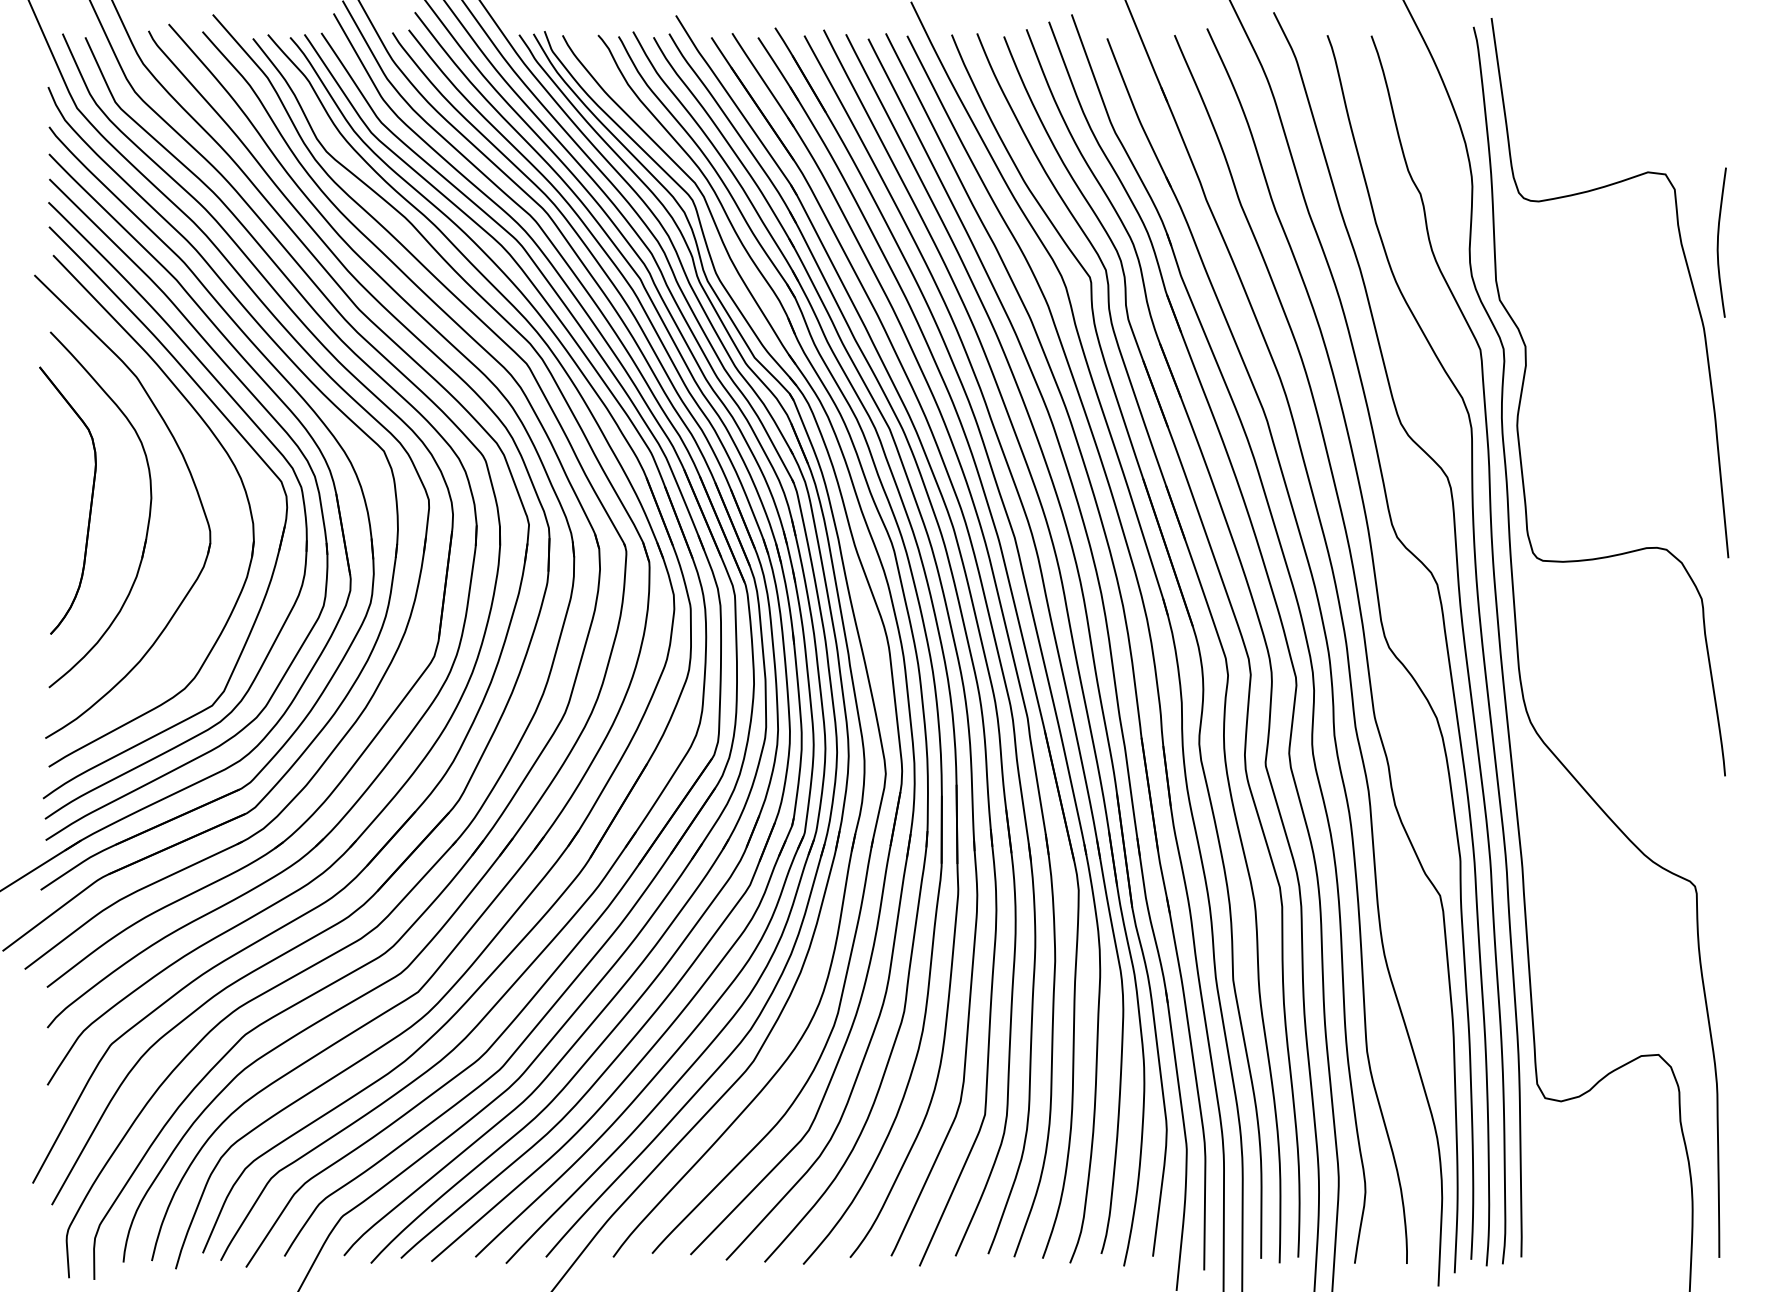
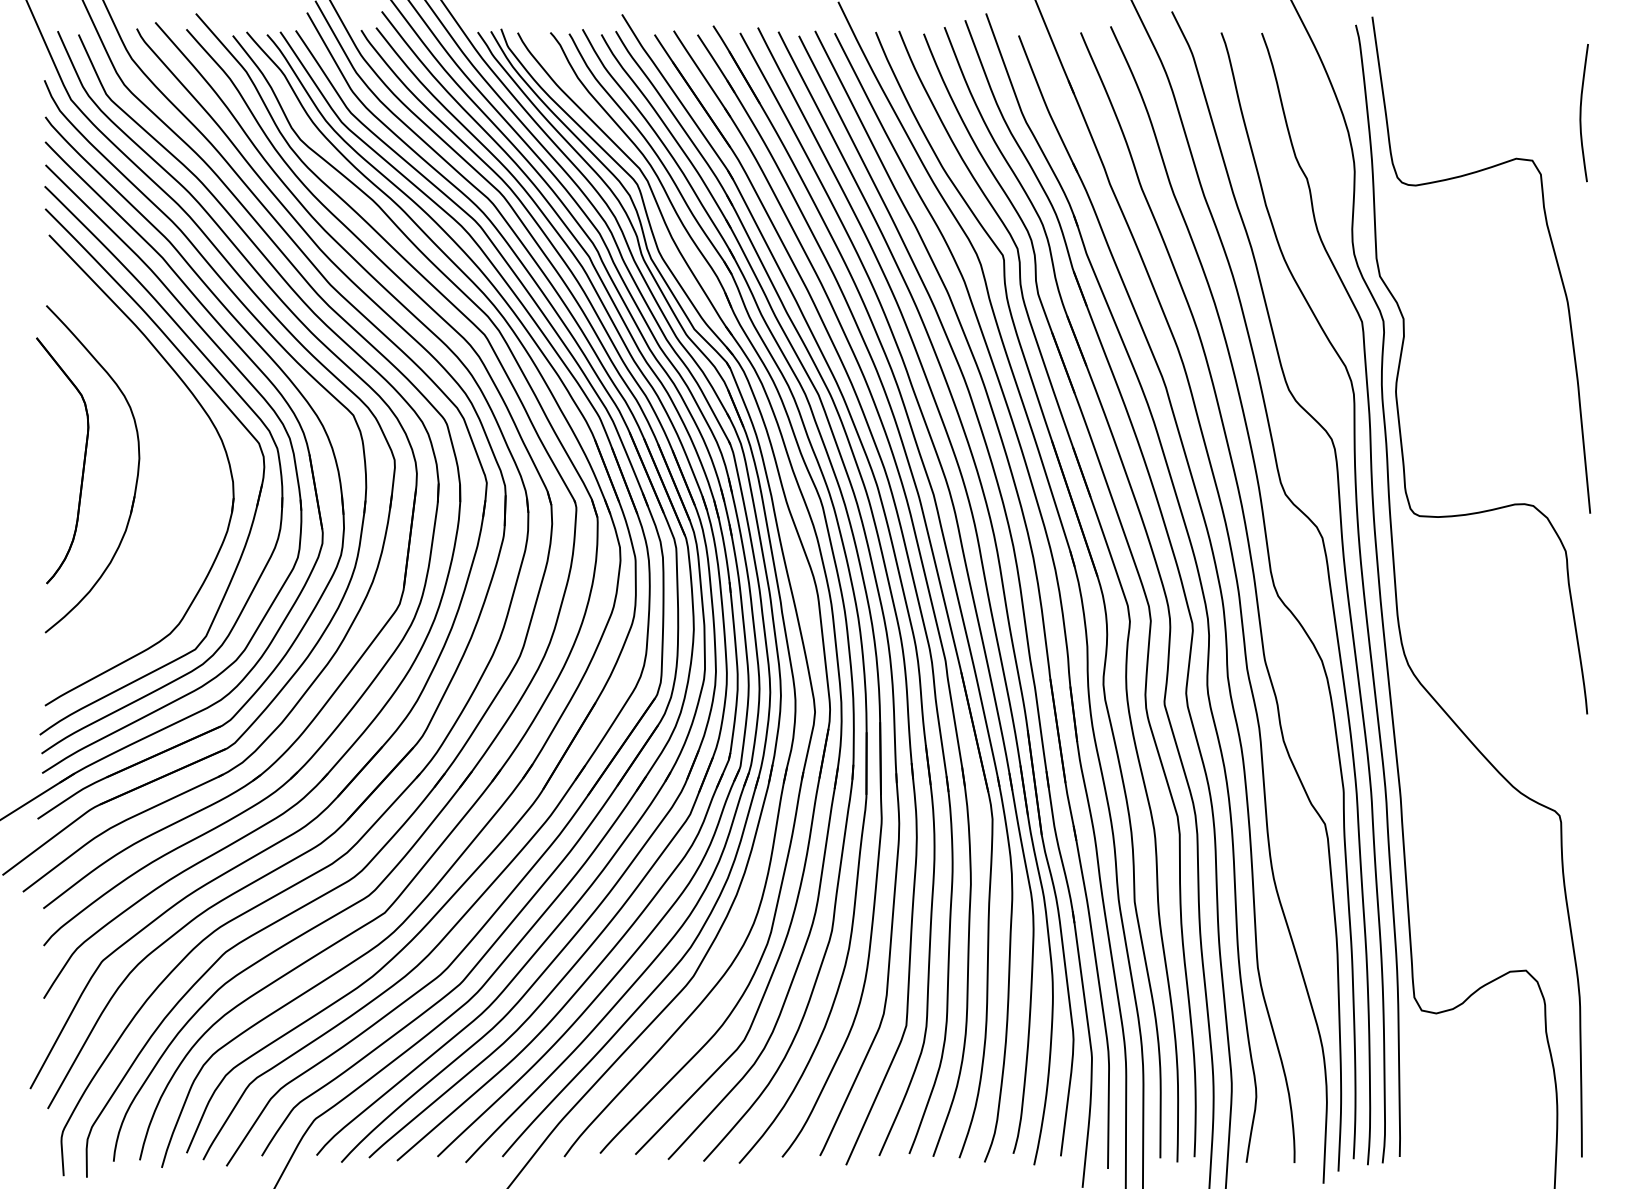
curve: (1718, 242) -> (1581, 112), moved
part: (191, 479) -> (176, 441), removed

